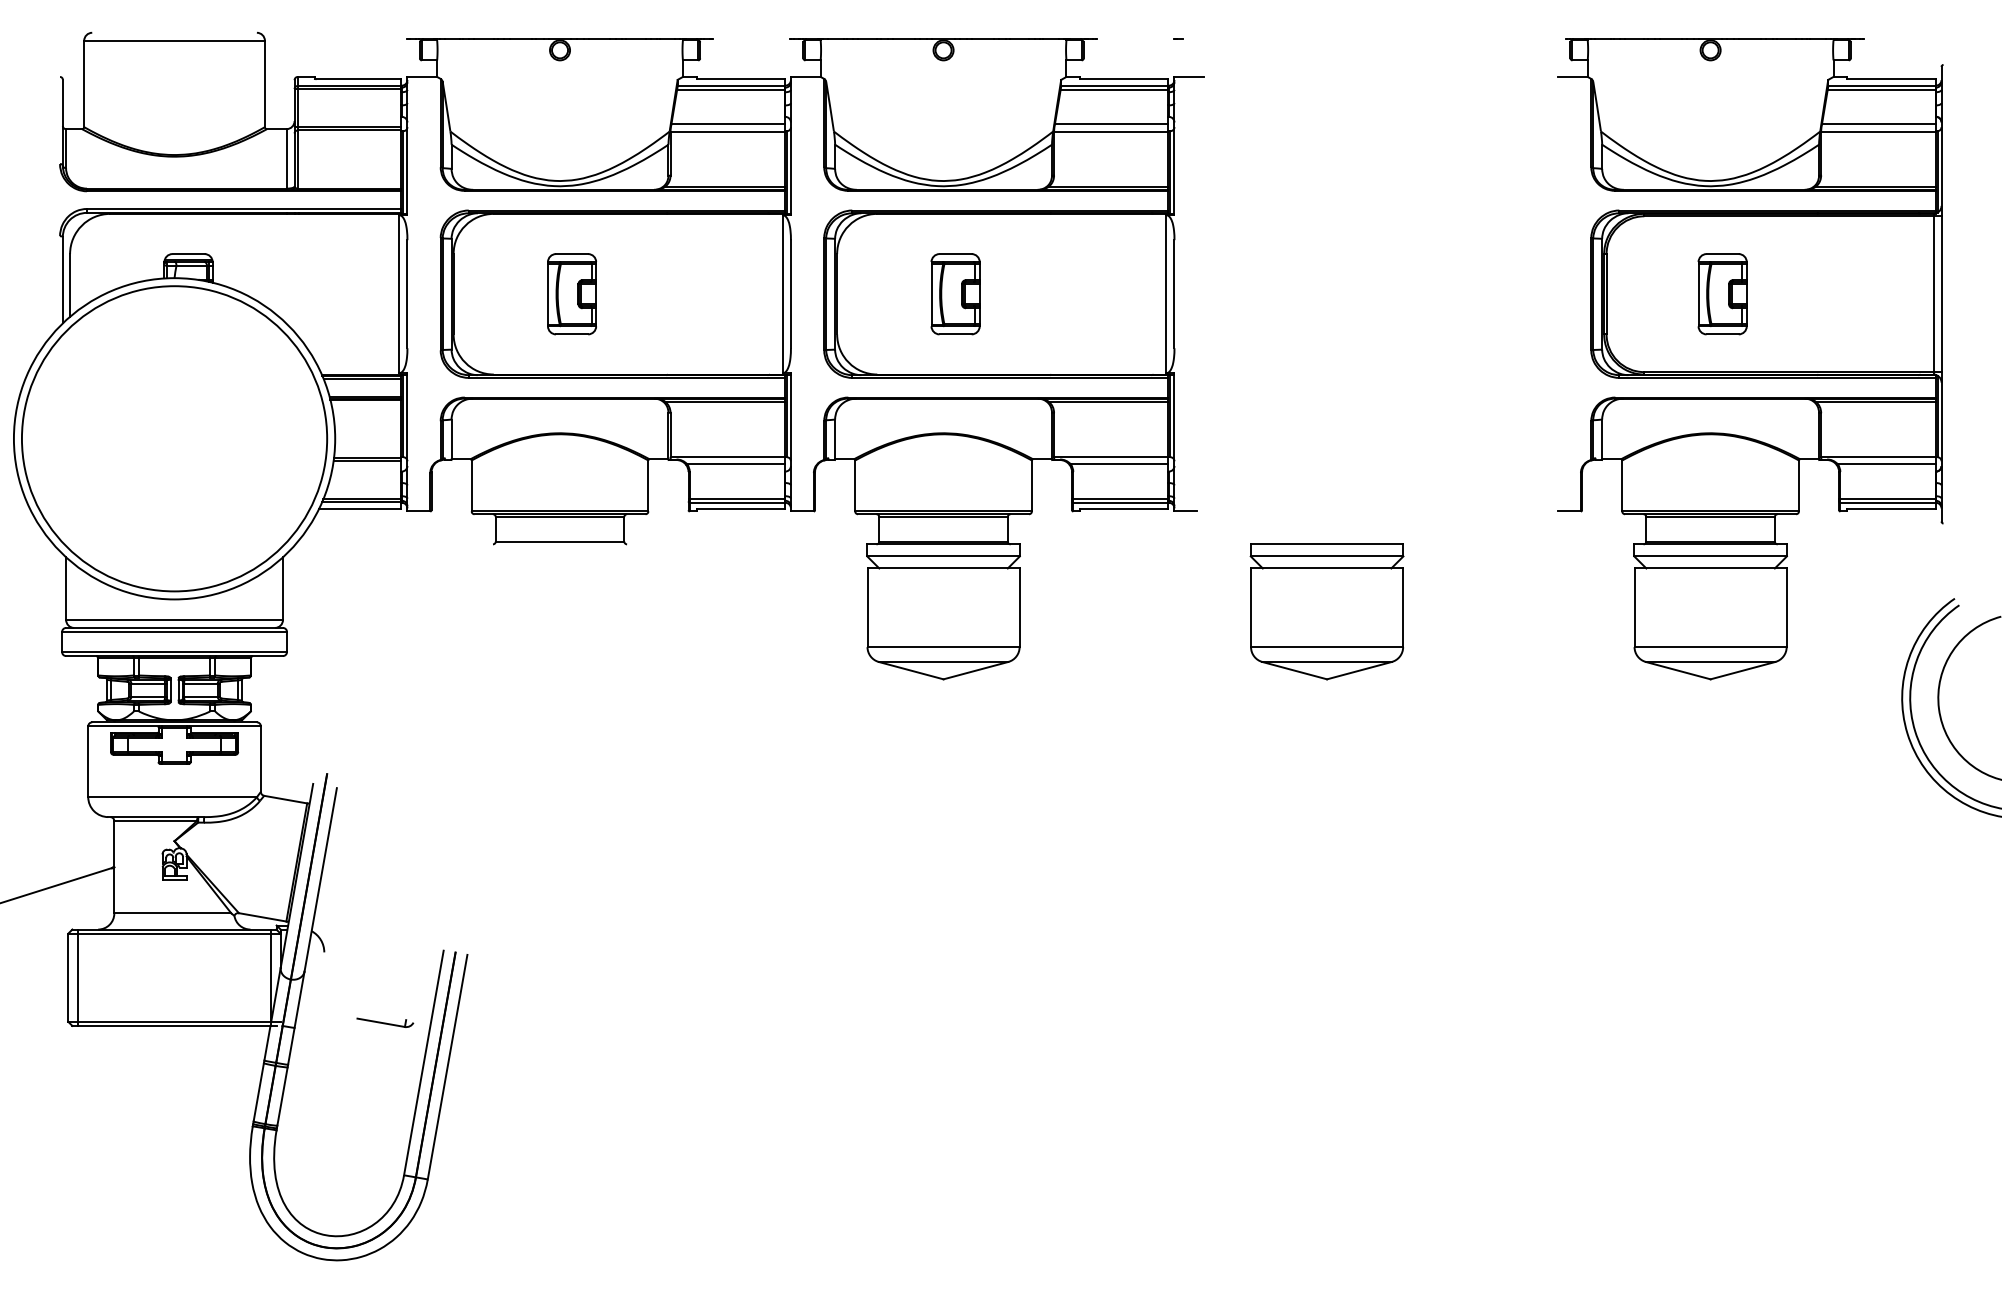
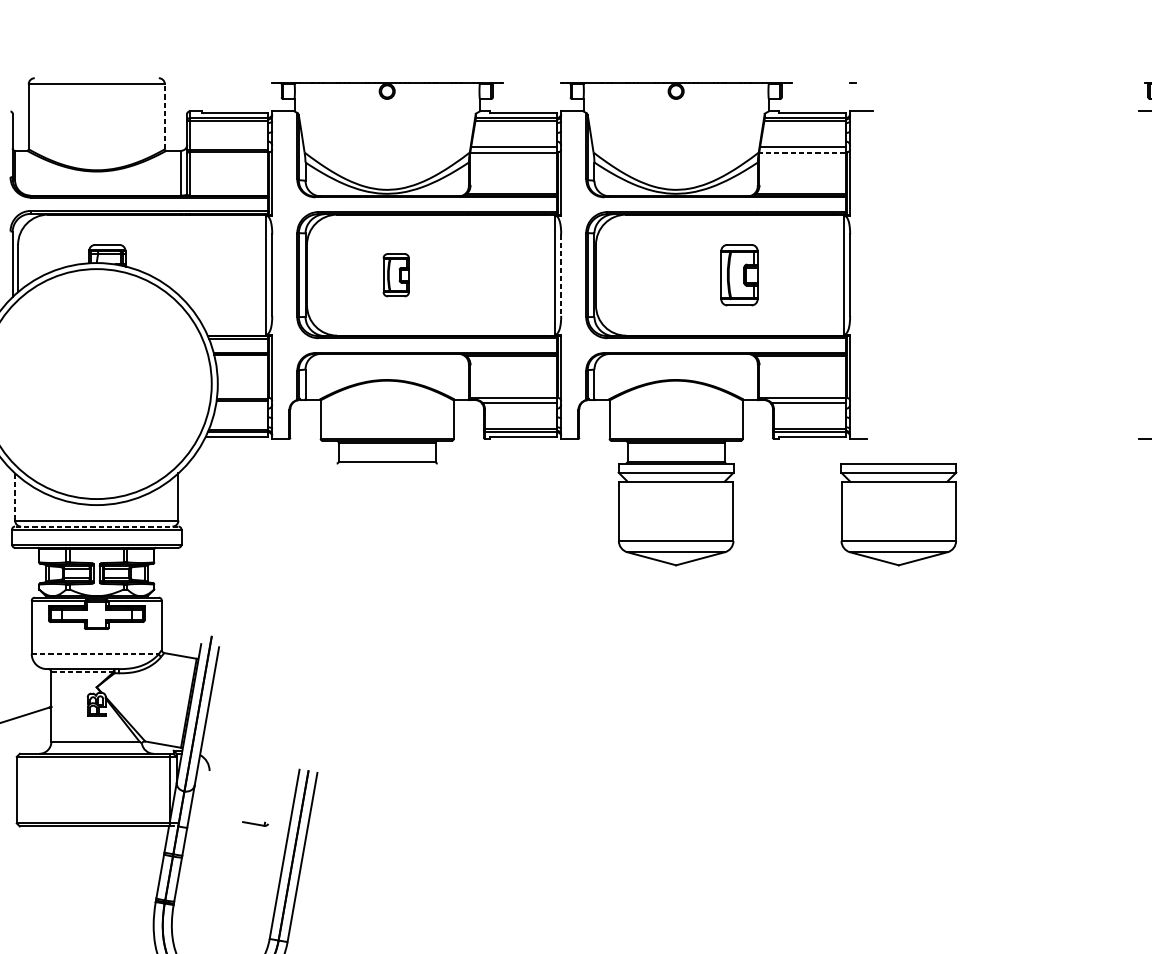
line: (264, 83) -> (164, 116), solid -> dashed
line: (1110, 131) -> (801, 152), solid -> dashed
part: (571, 294) -> (395, 275), size x0.7
line: (790, 294) -> (560, 275), solid -> dashed
part: (955, 294) -> (739, 275), moved
line: (66, 588) -> (15, 496), solid -> dashed
part: (1326, 611) -> (898, 514), moved
line: (174, 627) -> (96, 526), solid -> dashed
line: (173, 797) -> (95, 654), solid -> dashed
line: (156, 821) -> (83, 672), solid -> dashed
line: (77, 977) -> (23, 789), removed
part: (385, 1022) -> (255, 823), size x0.6

